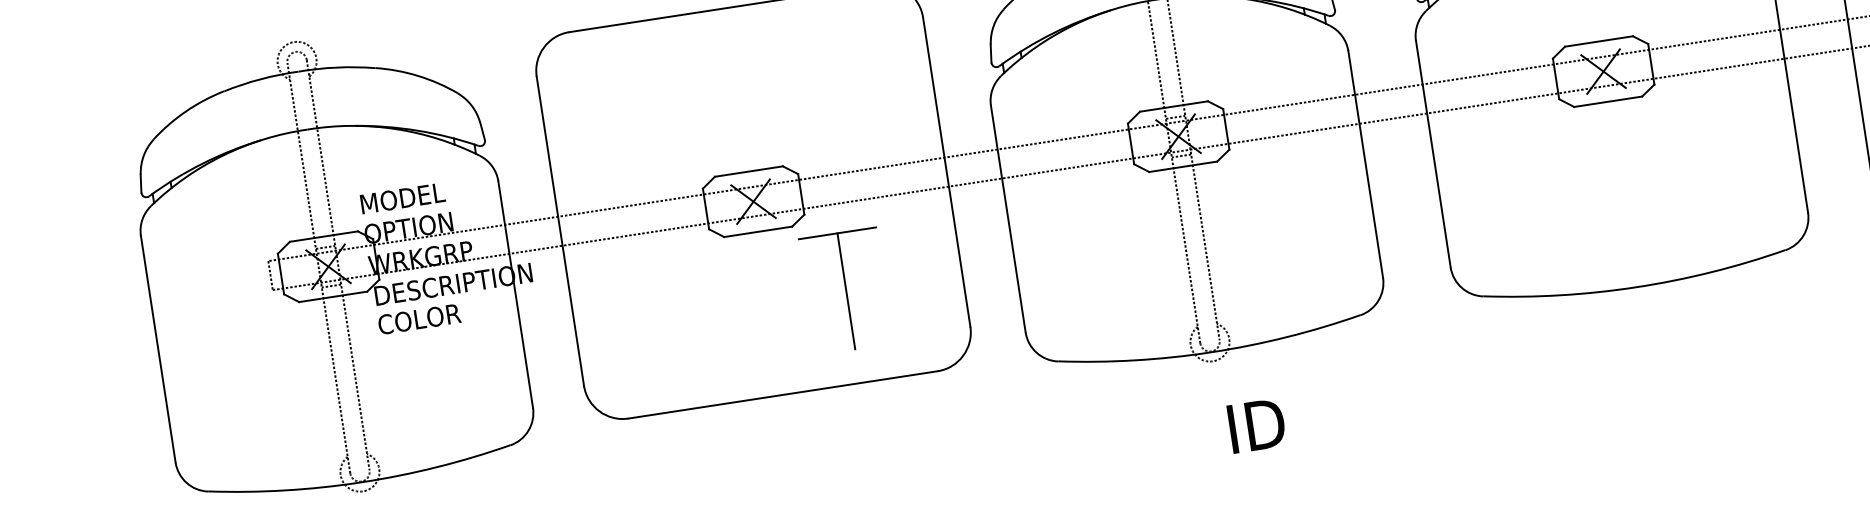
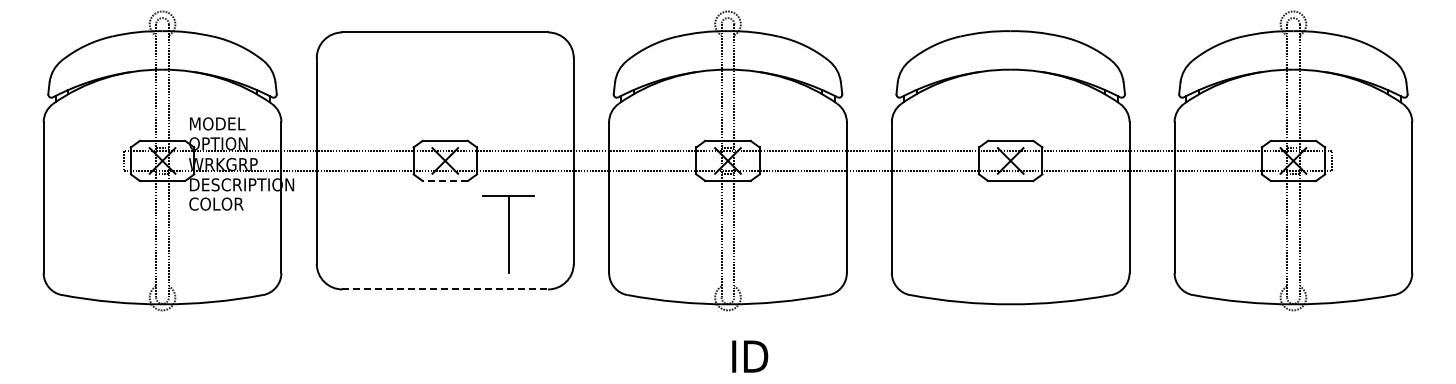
line: (758, 231) -> (445, 180), solid -> dashed
part: (846, 291) -> (508, 234), moved
line: (783, 394) -> (445, 289), solid -> dashed

